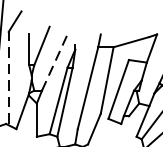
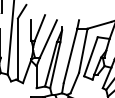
line: (54, 61) -> (48, 38), dashed -> solid
line: (8, 78) -> (17, 49), dashed -> solid

